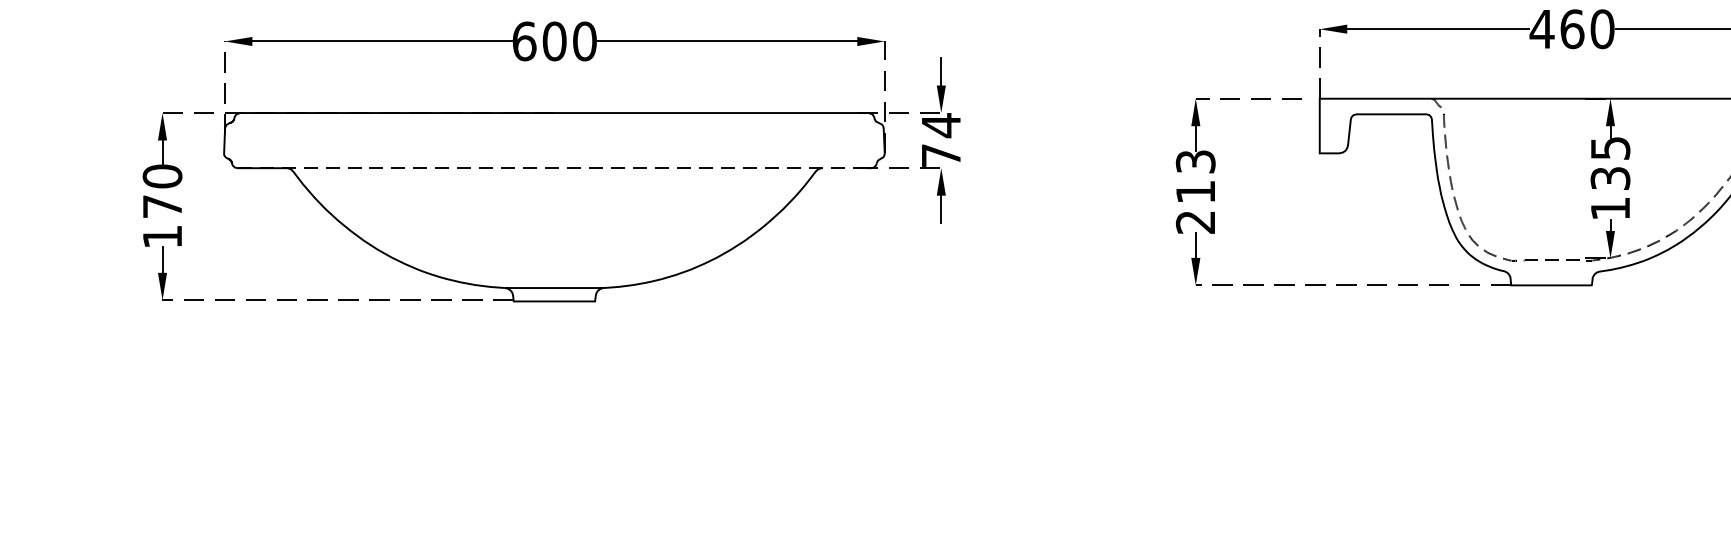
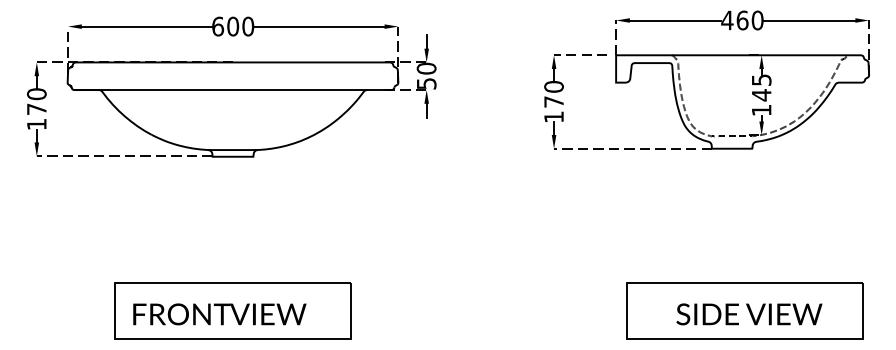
text: (940, 139) -> (426, 75), 74 -> 50
line: (555, 169) -> (233, 90), dashed -> solid
text: (1610, 179) -> (761, 95), 135 -> 145
text: (1194, 191) -> (553, 101), 213 -> 170

